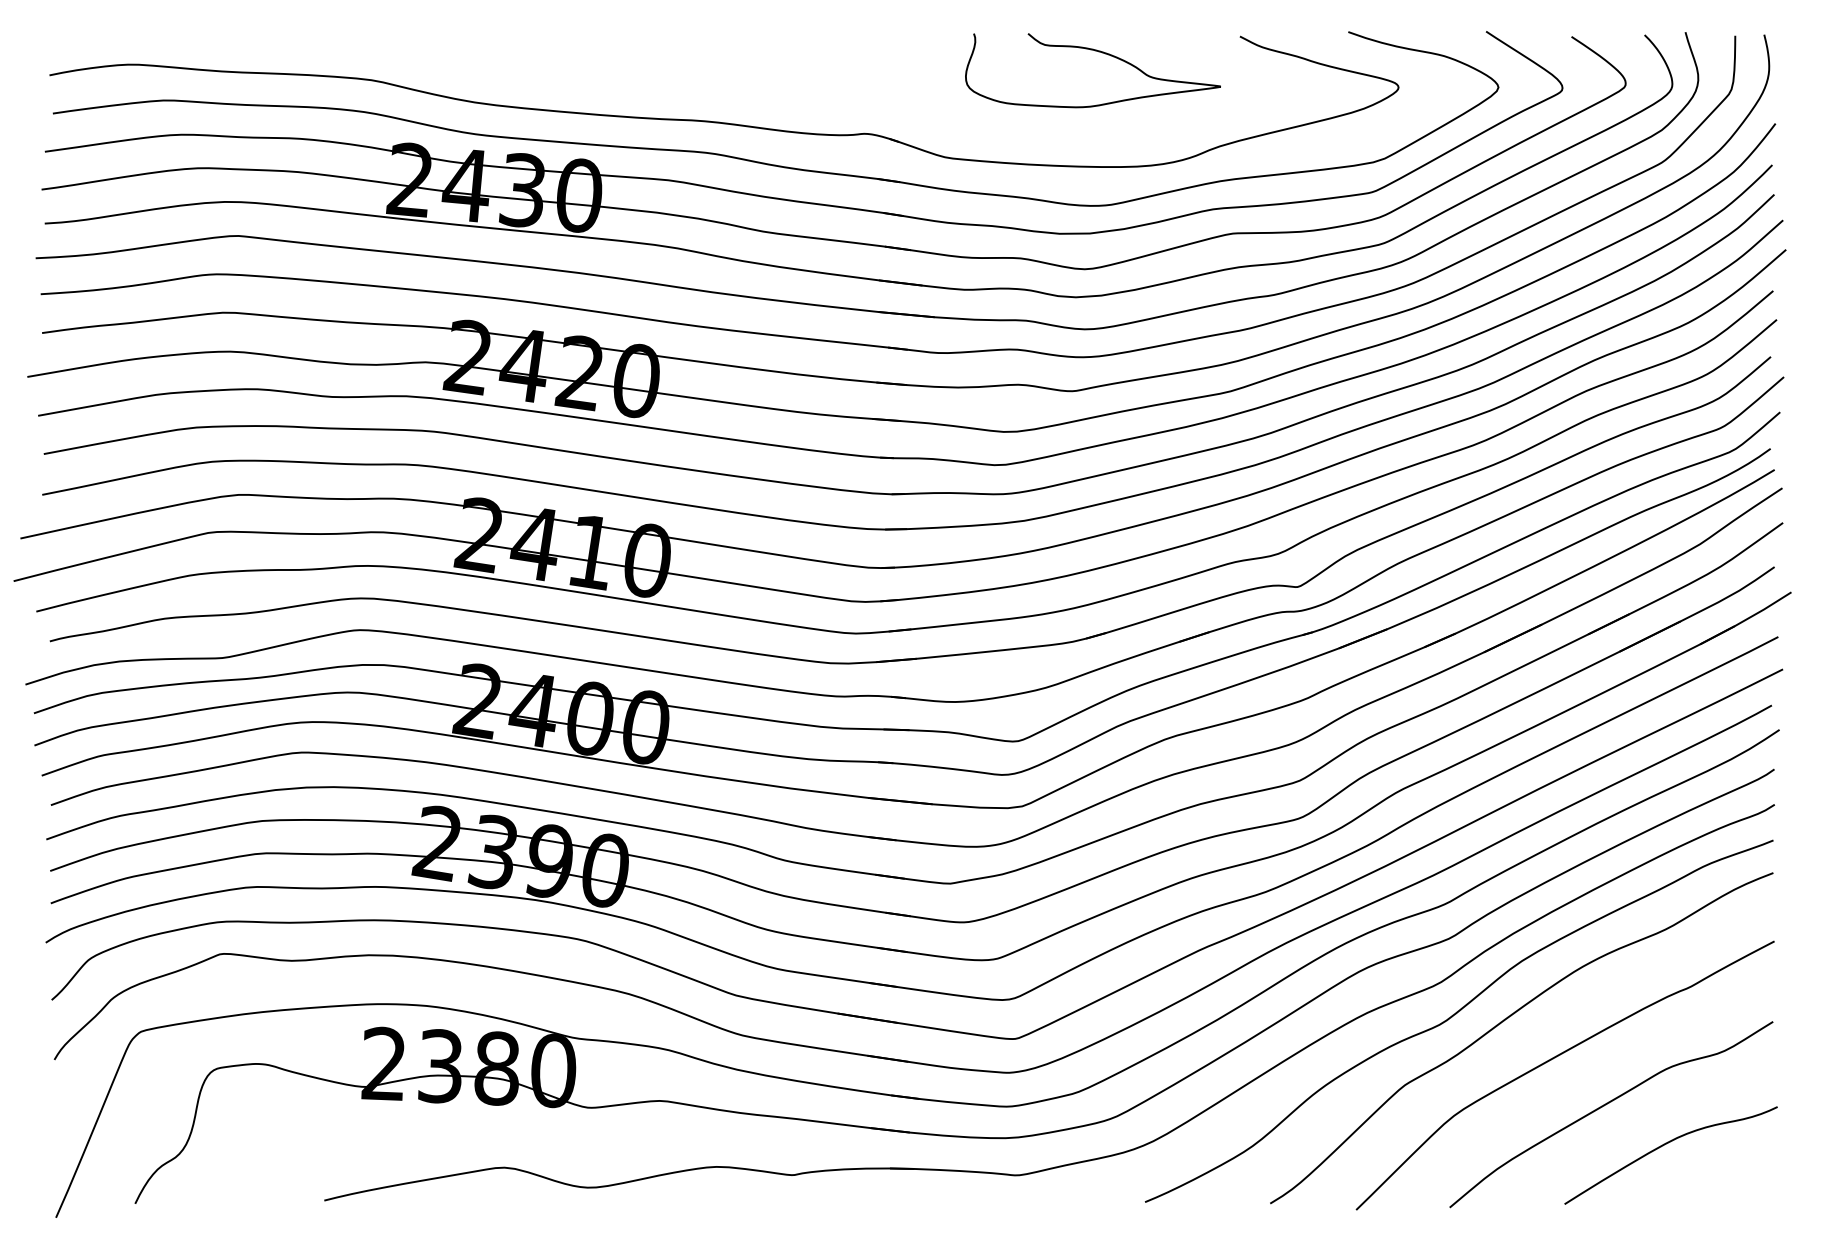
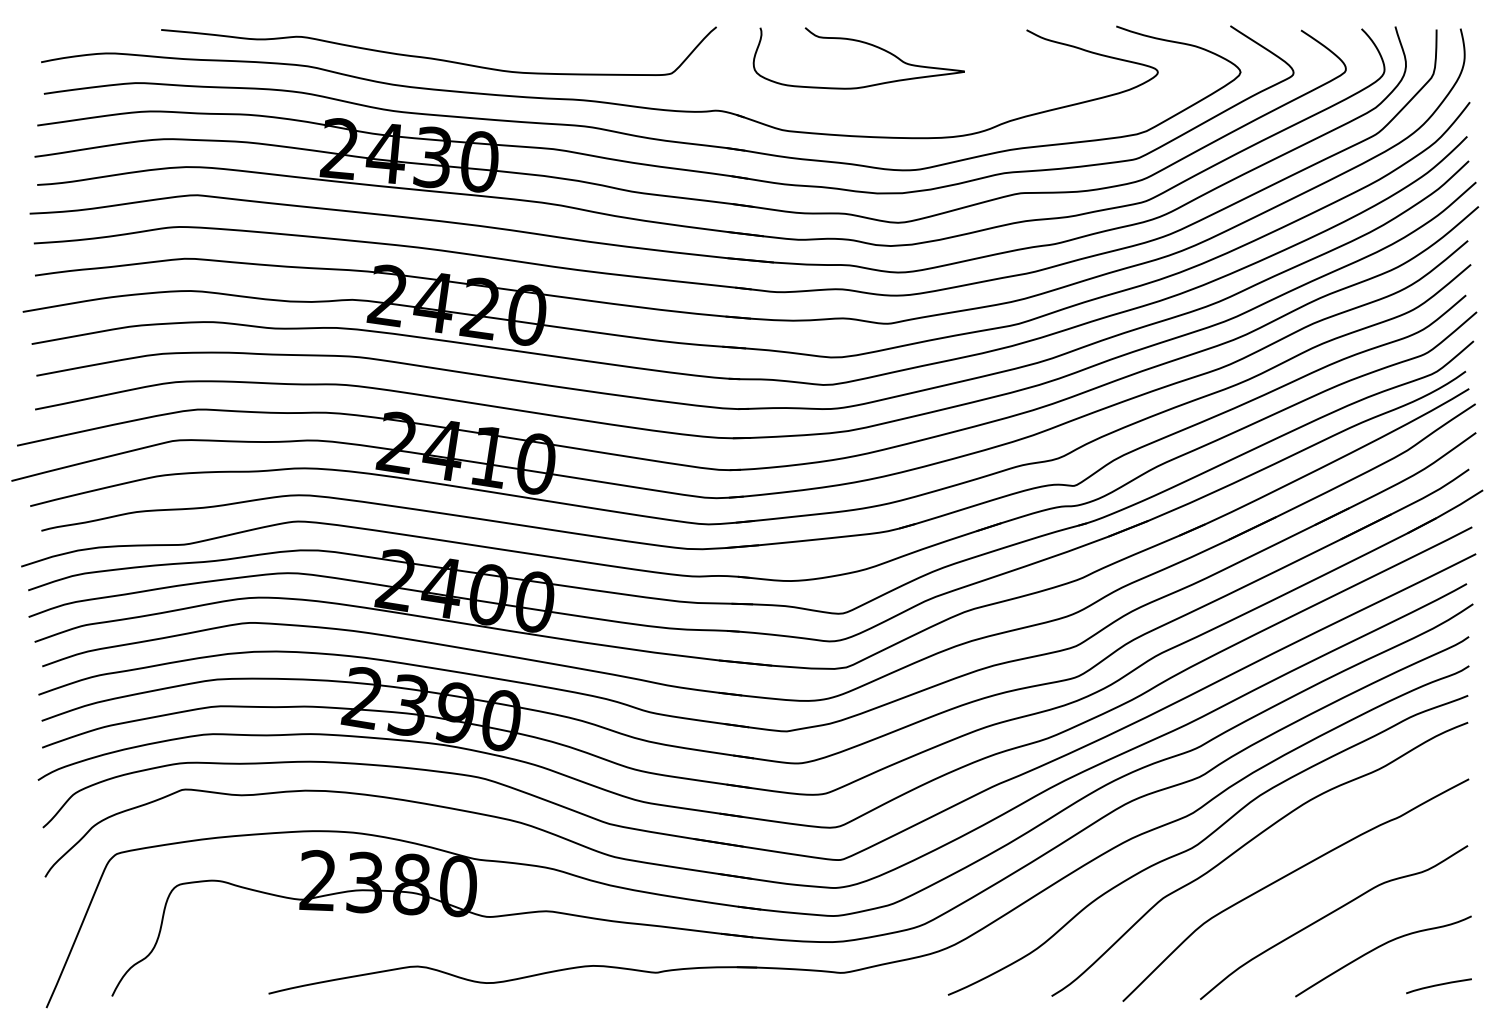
curve: (1098, 52) -> (863, 43), moved
curve: (529, 70) -> (438, 58), added
curve: (1737, 1190) -> (1438, 985), added

